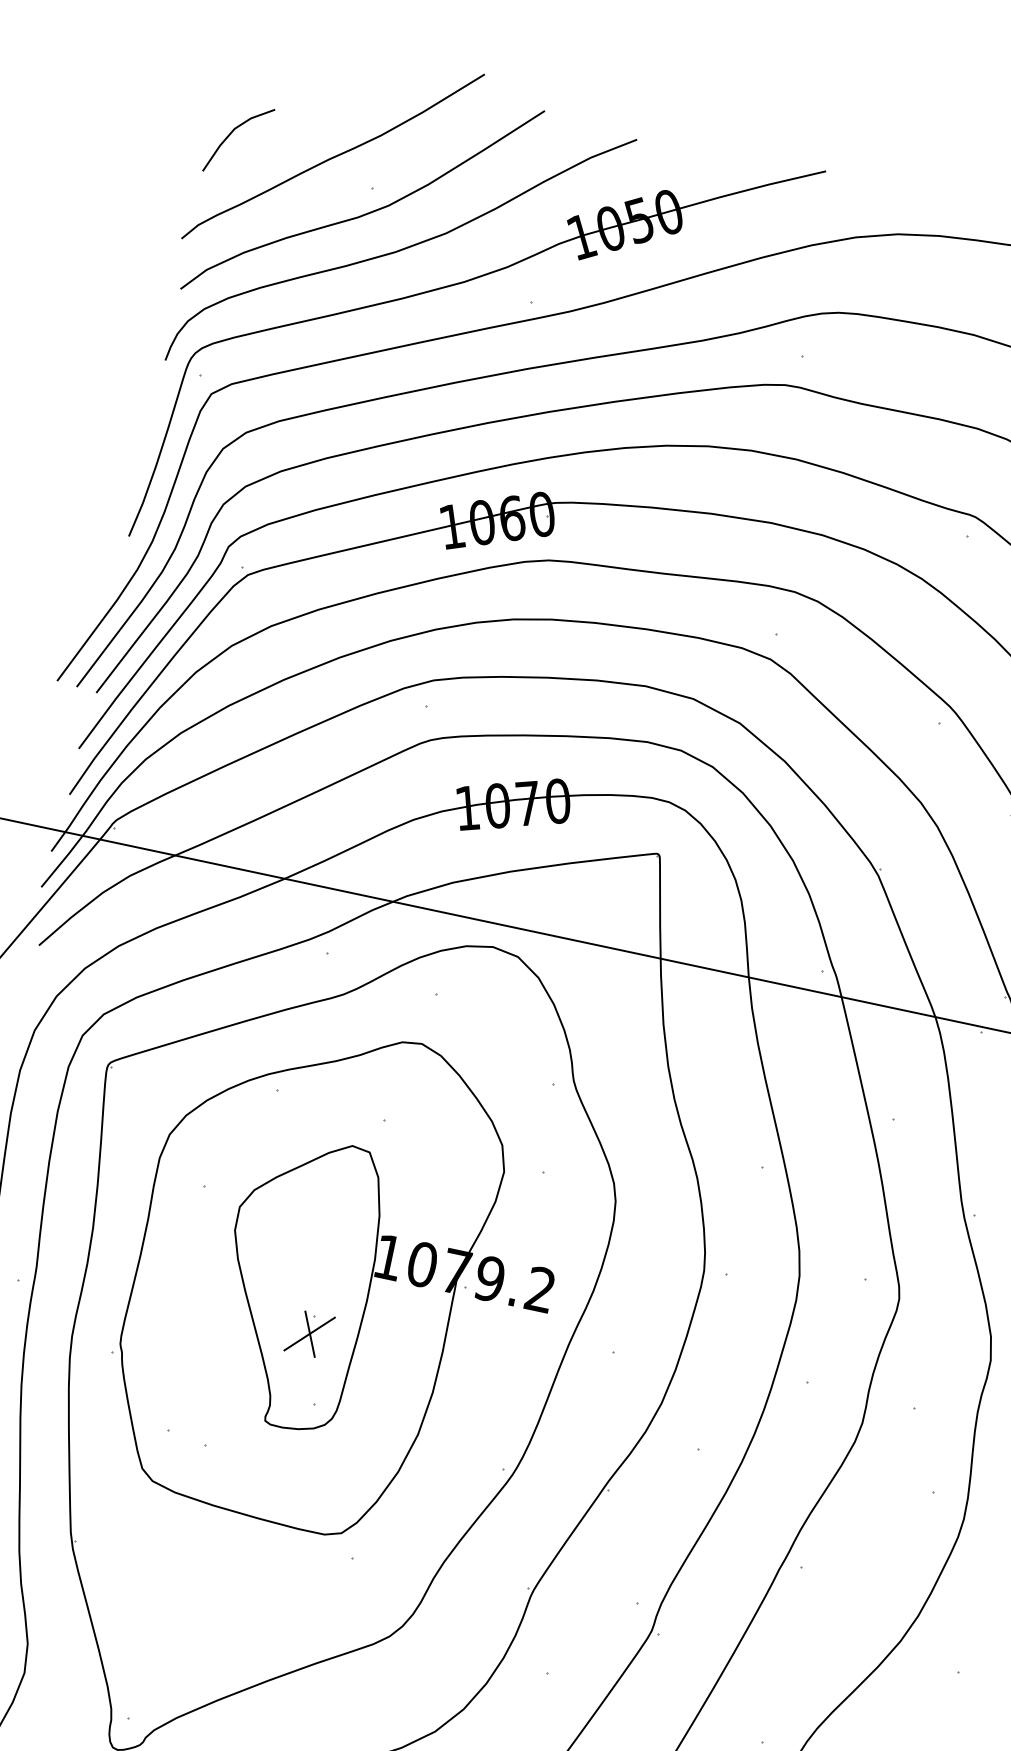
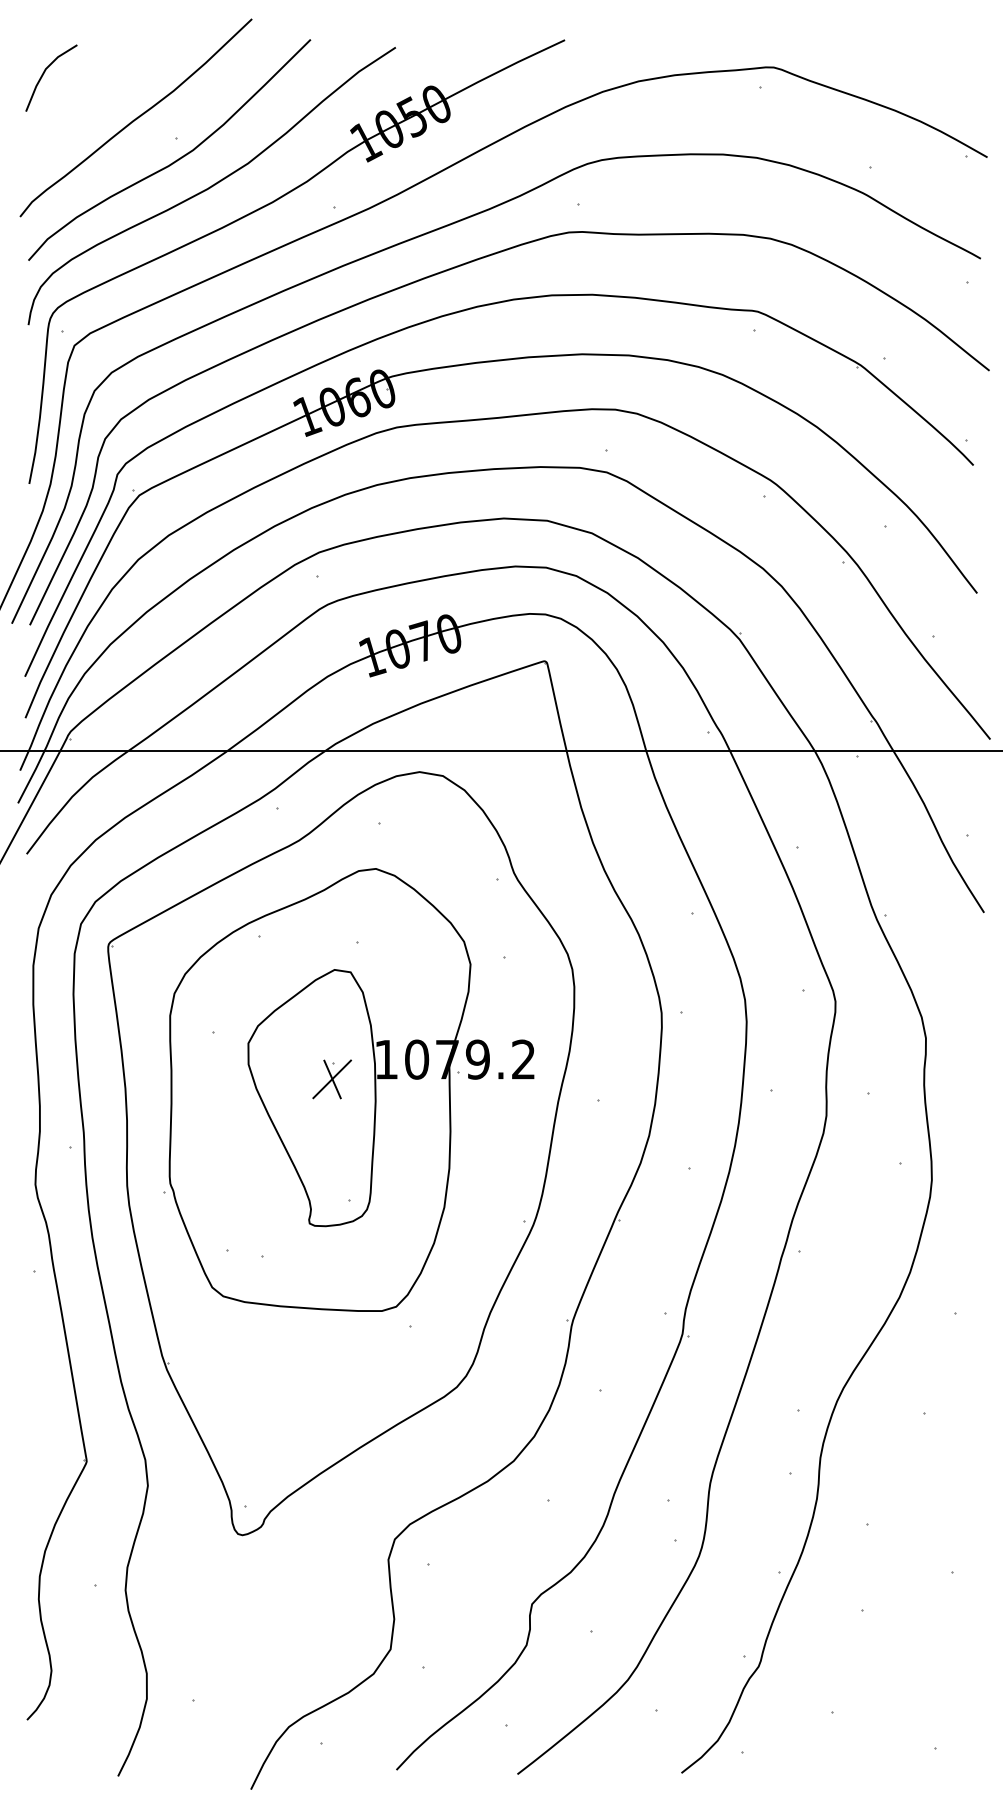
line: (233, 132) -> (45, 72), moved
part: (309, 1334) -> (332, 1079), moved

